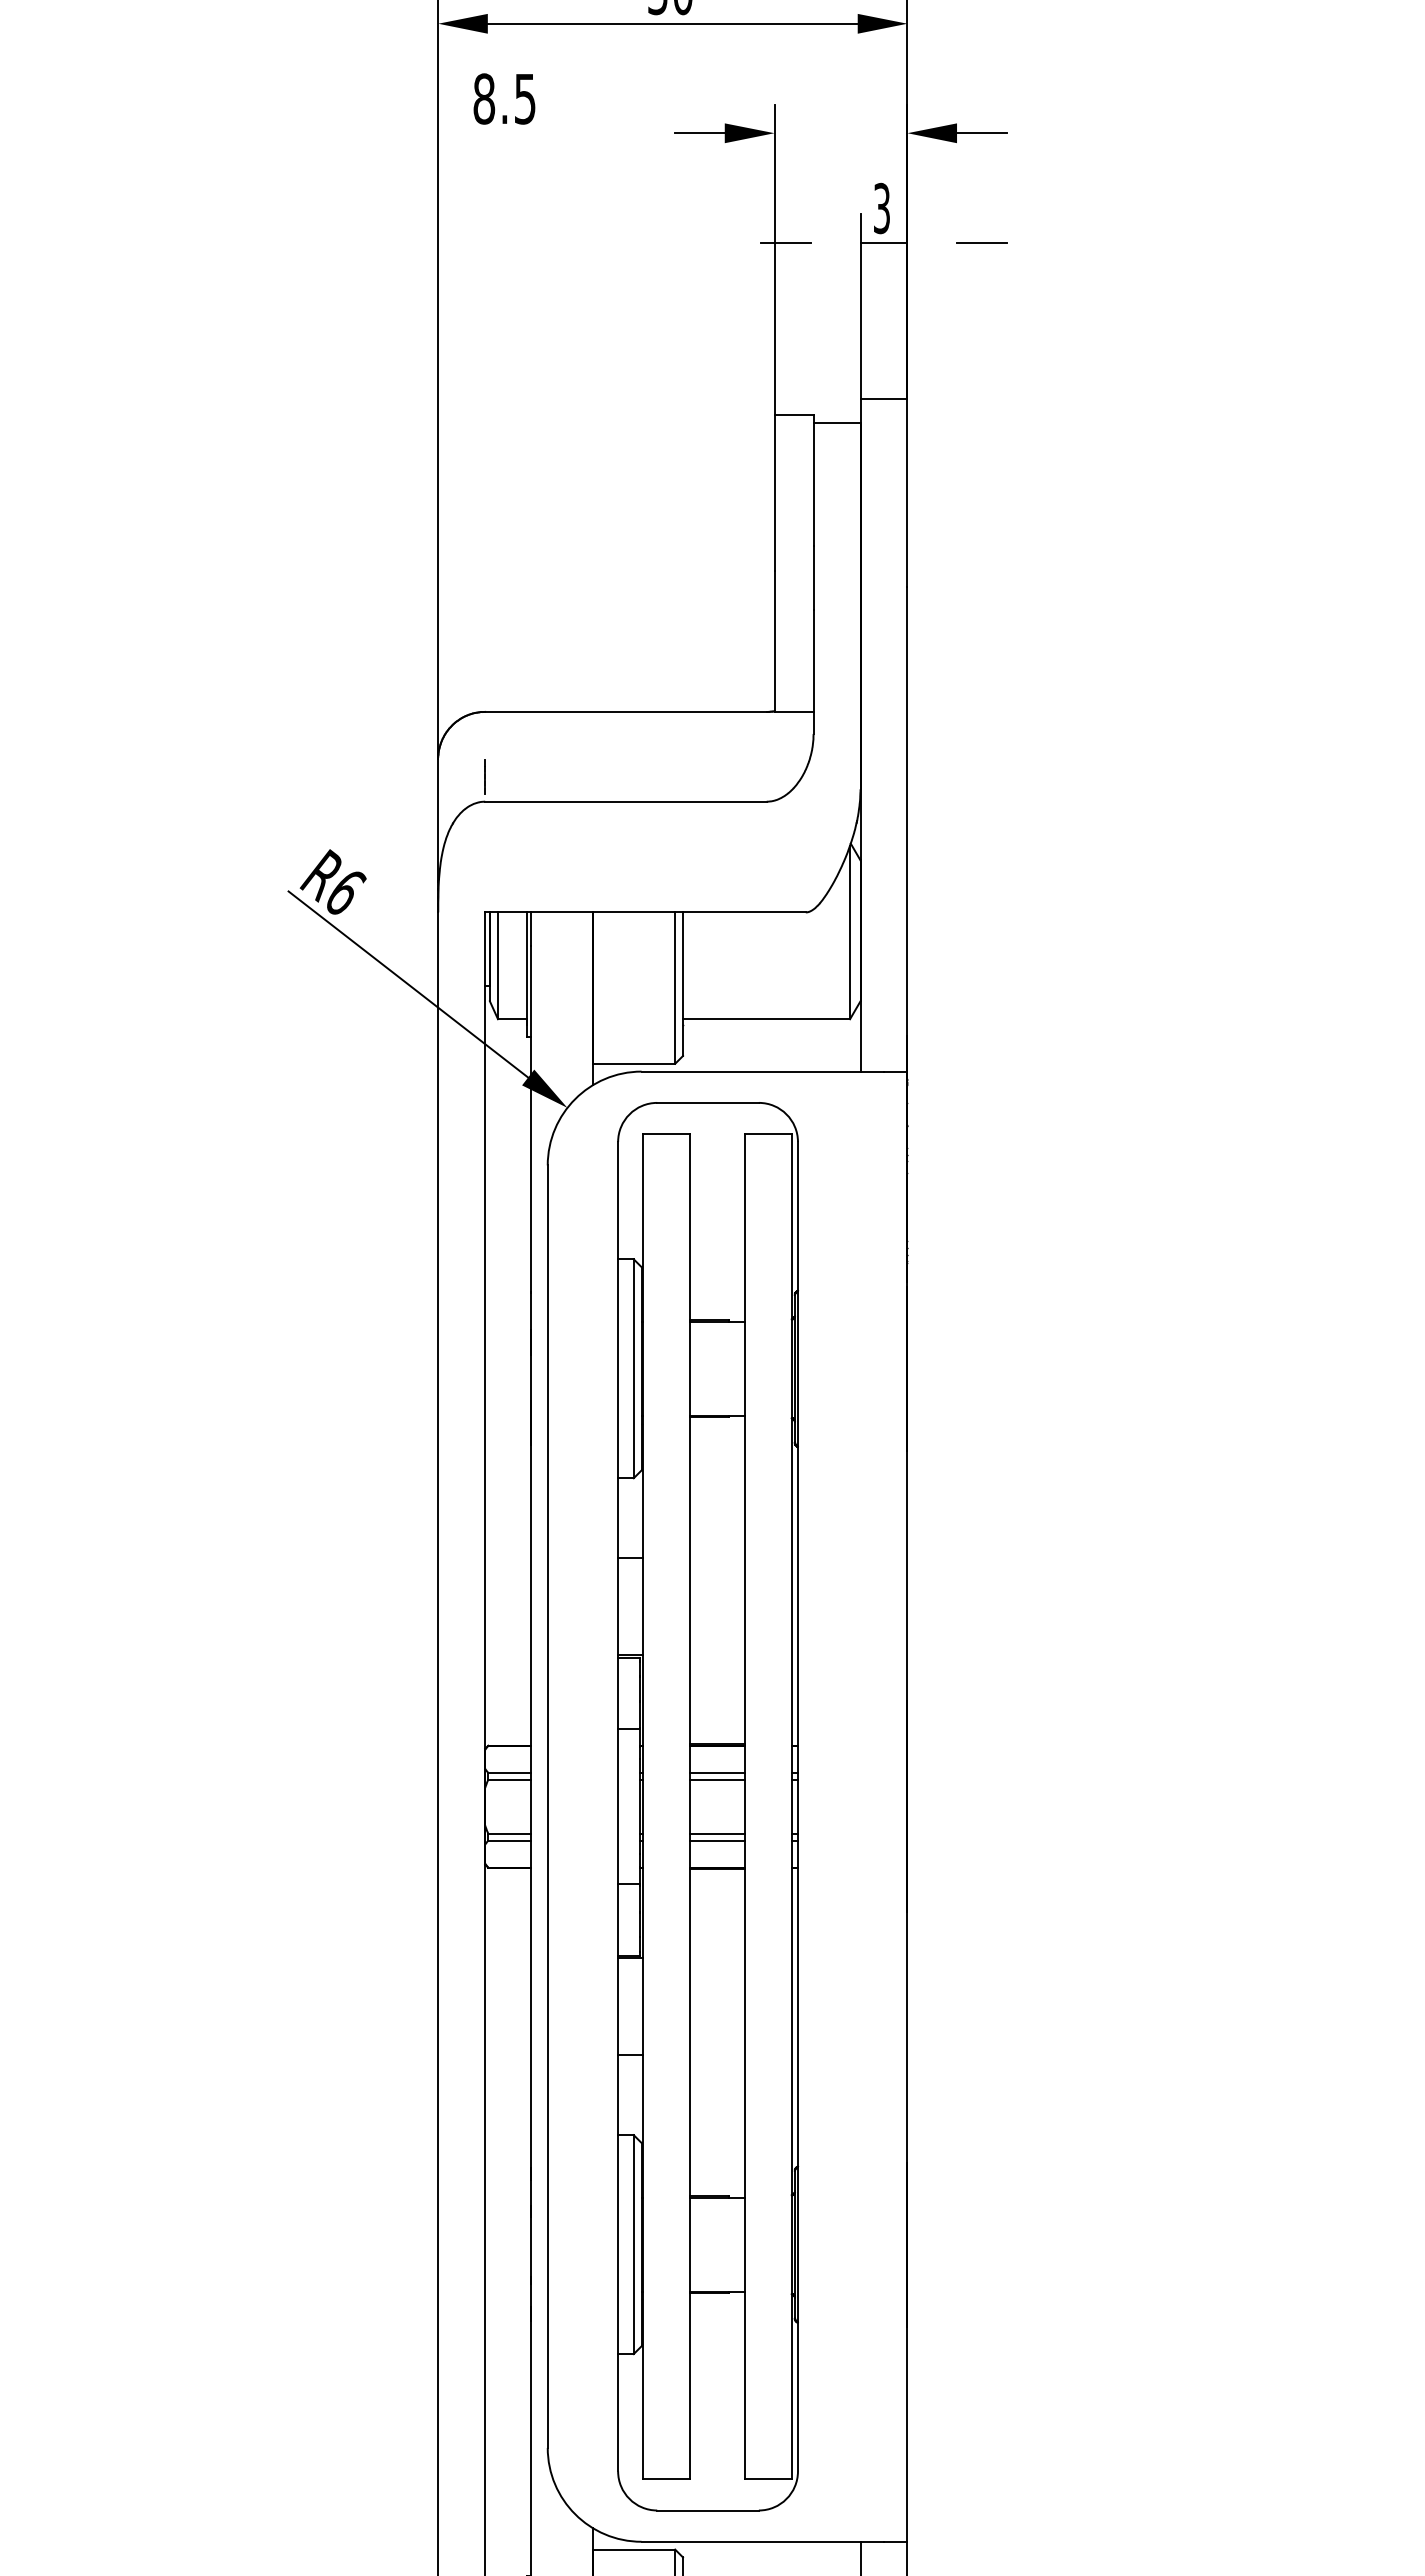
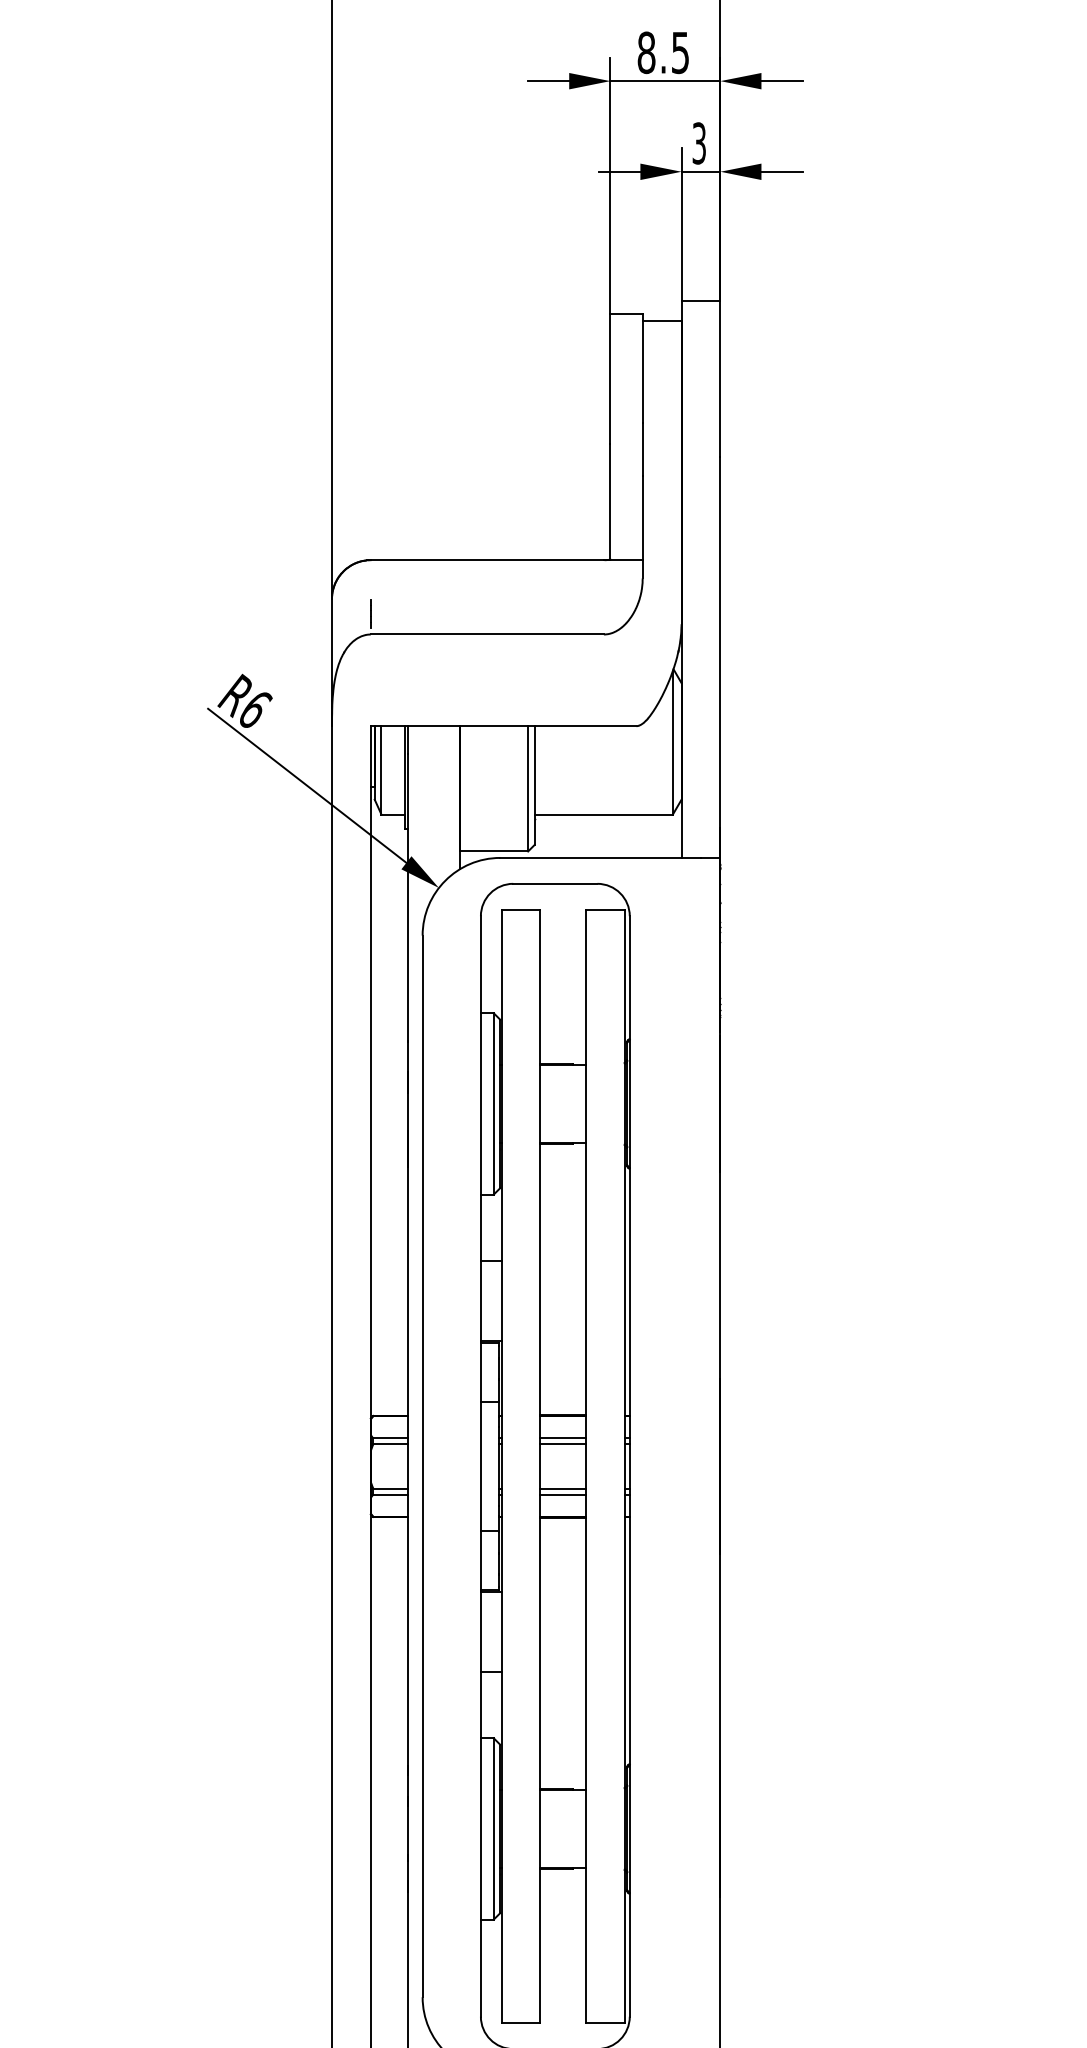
text: (504, 98) -> (663, 52), moved
line: (840, 133) -> (664, 81), added
fill: (835, 242) -> (660, 171), added
fill: (932, 242) -> (741, 171), added

